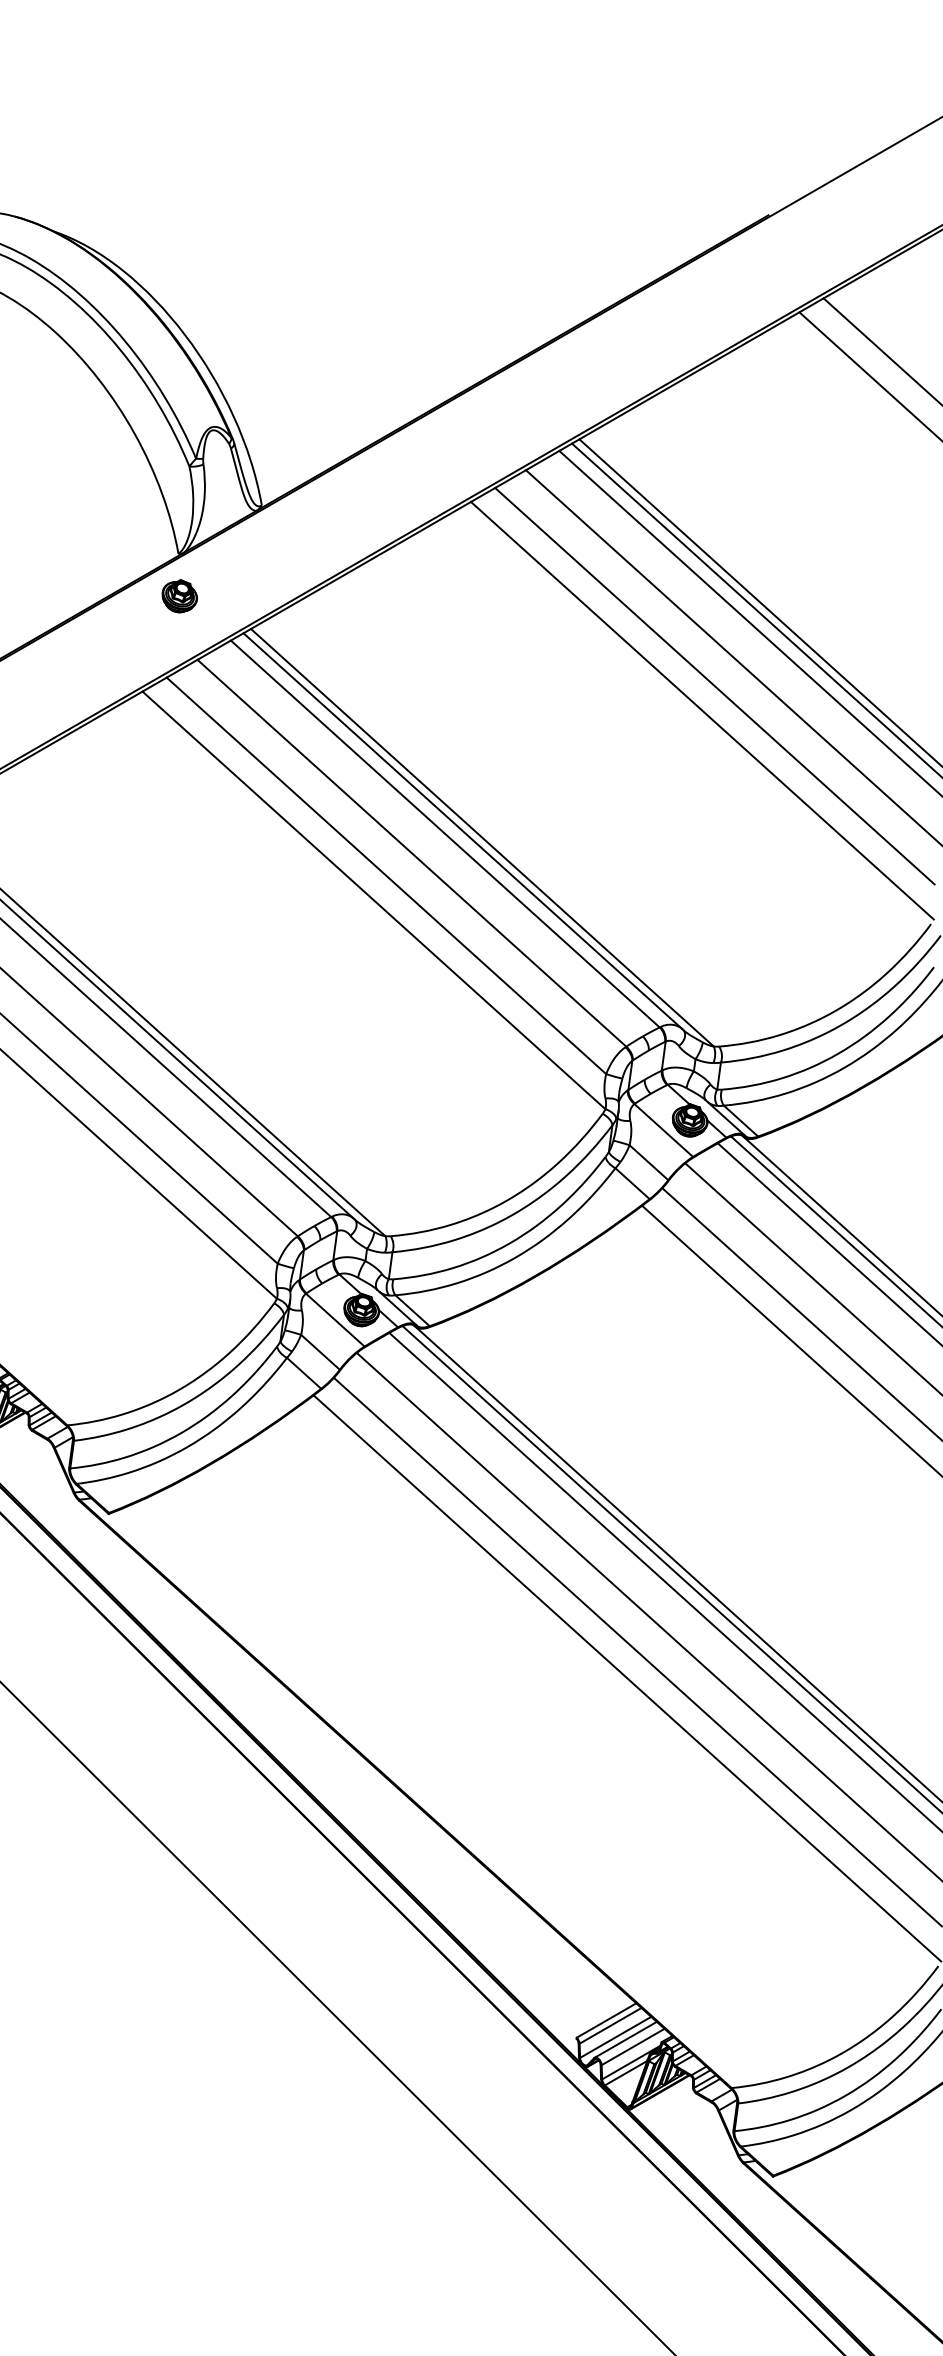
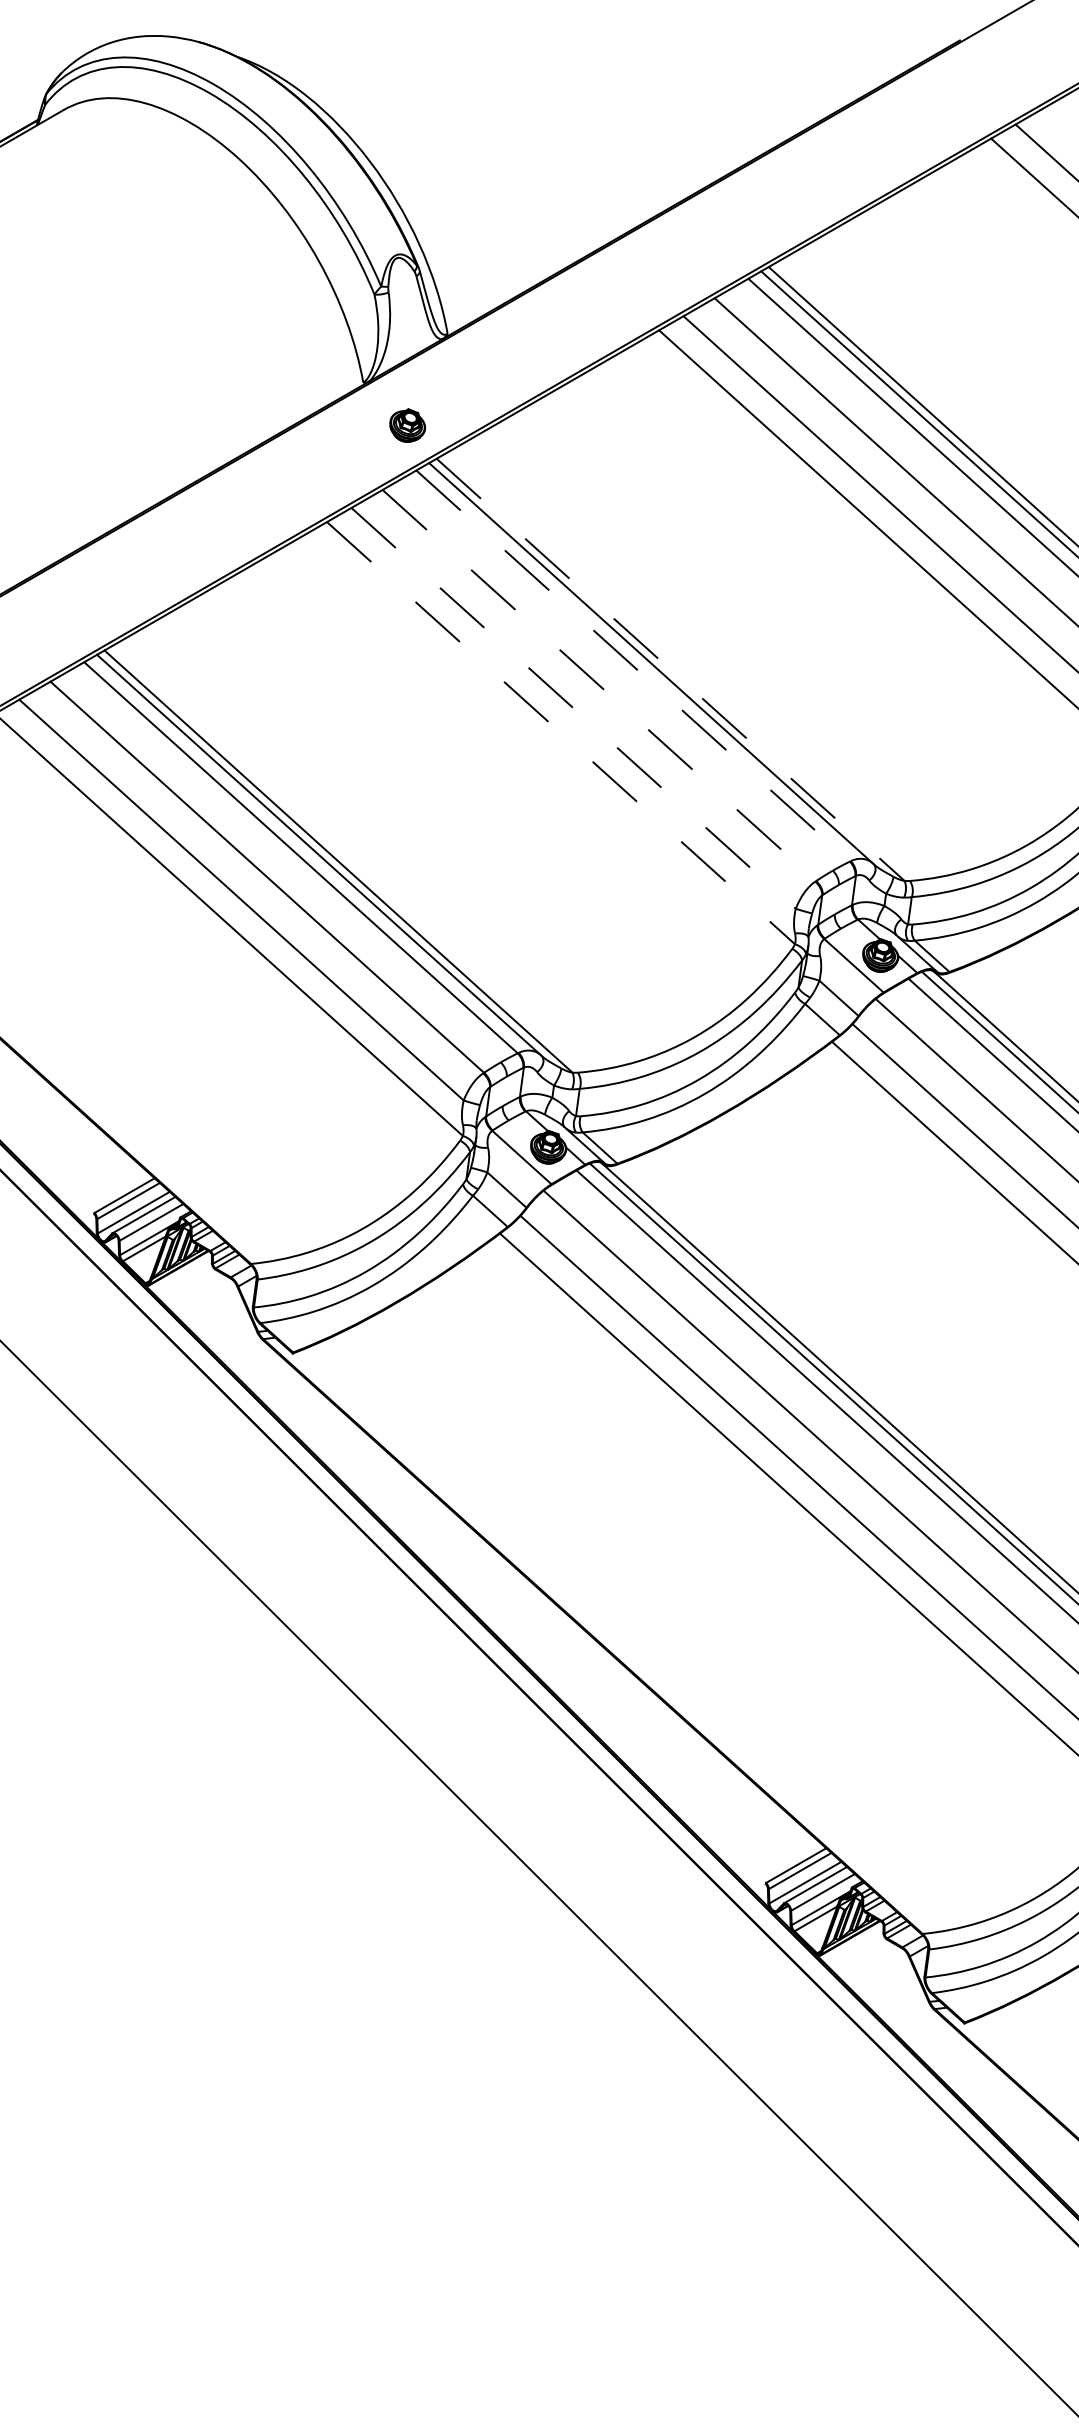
part: (179, 596) -> (407, 425), moved
line: (445, 834) -> (633, 666), solid -> dashed
line: (482, 838) -> (670, 670), solid -> dashed
line: (412, 853) -> (599, 685), solid -> dashed
line: (386, 875) -> (573, 708), solid -> dashed
line: (374, 900) -> (561, 733), solid -> dashed

